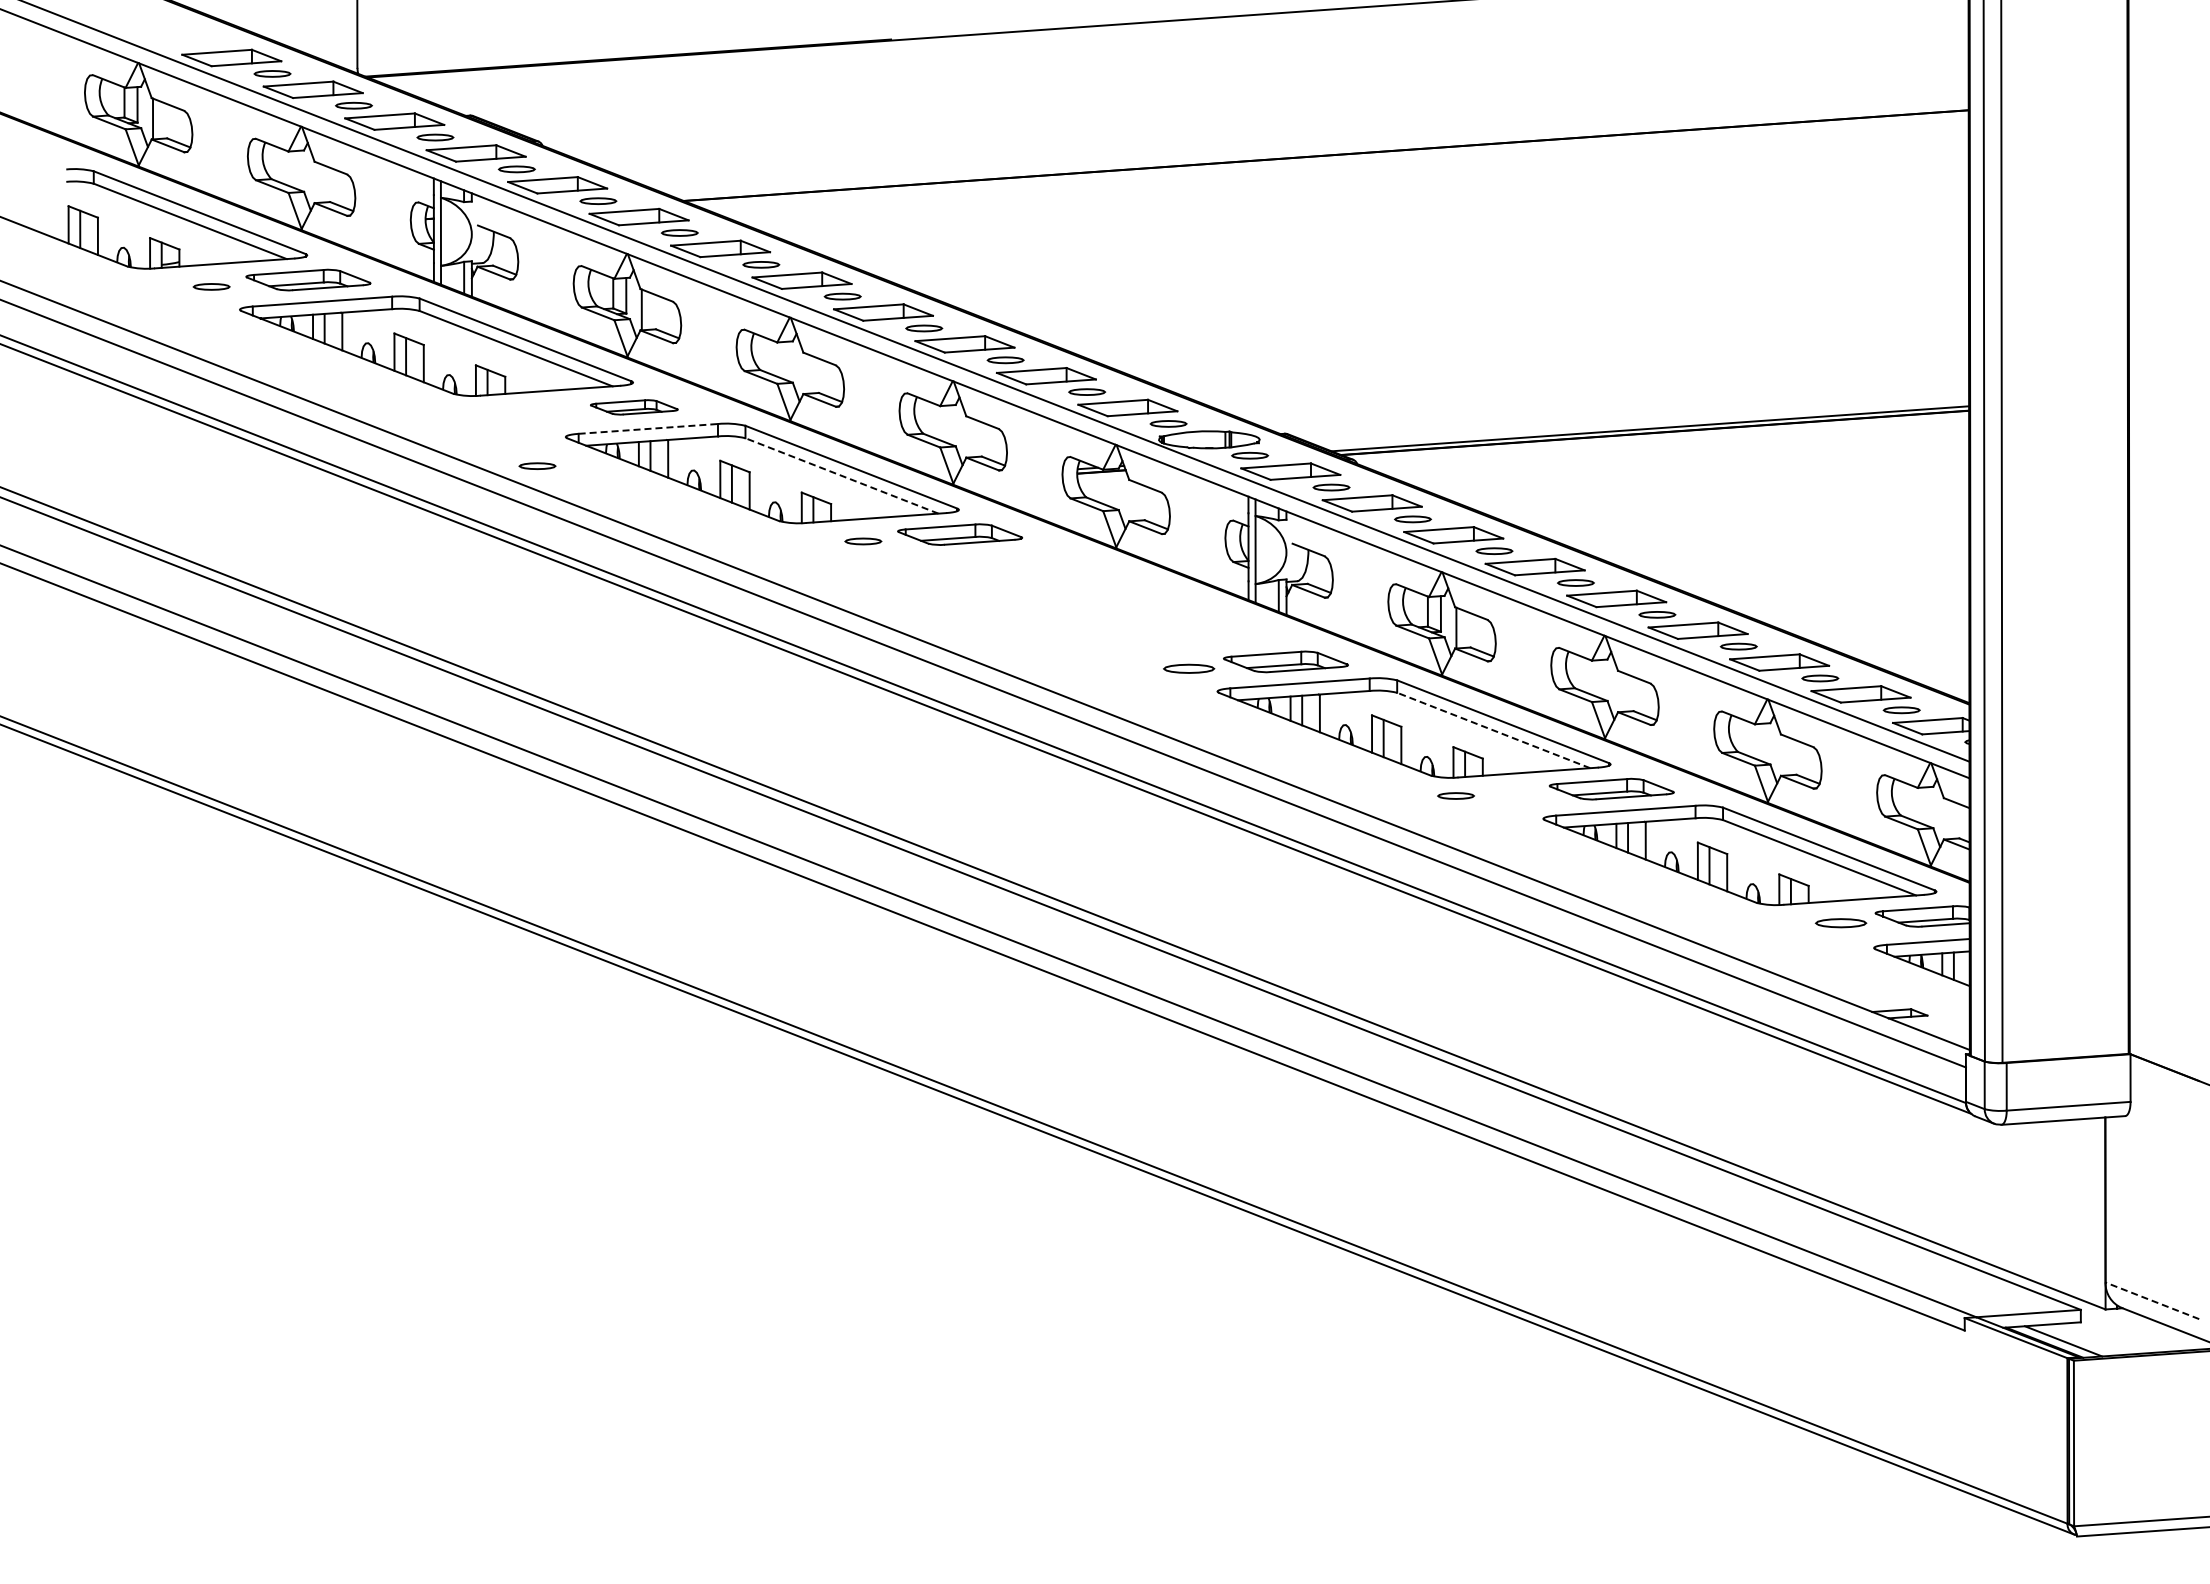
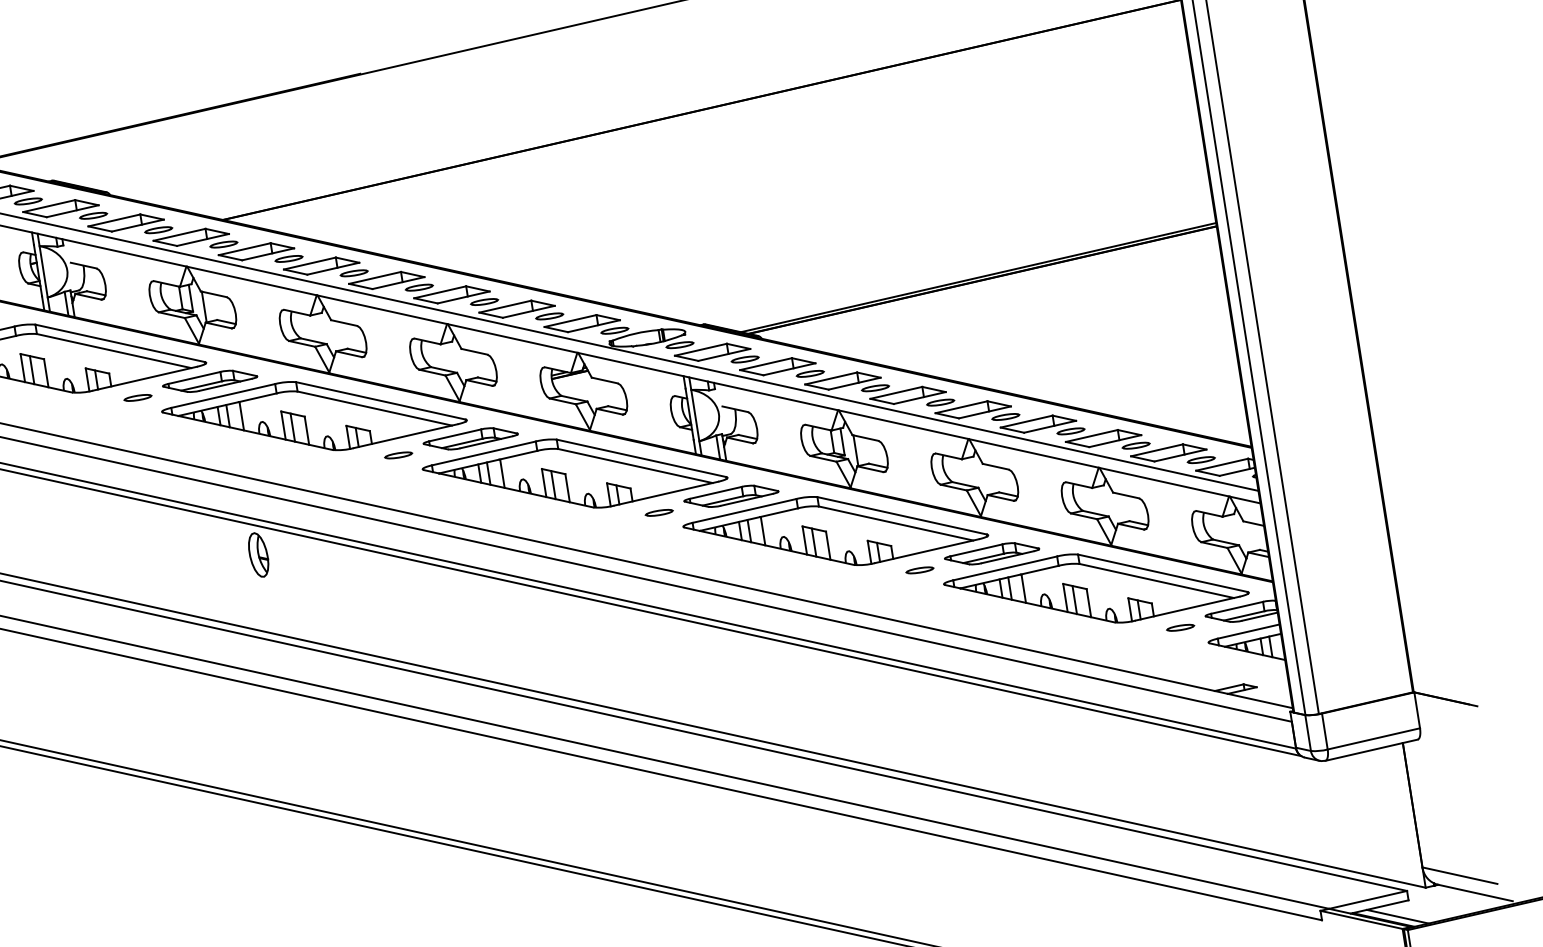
part: (634, 407) -> (210, 381), size x1.43
line: (648, 428) -> (223, 395), dashed -> solid
part: (537, 465) -> (137, 397), moved
line: (841, 475) -> (374, 408), dashed -> solid
part: (1087, 600) -> (574, 473), added
part: (661, 642) -> (258, 555), added
part: (1189, 668) -> (659, 512), size x0.71
line: (1493, 730) -> (895, 523), dashed -> solid
part: (1455, 795) -> (919, 570), moved
part: (1840, 923) -> (1180, 628), size x0.71
line: (2151, 1300) -> (1459, 875), dashed -> solid

